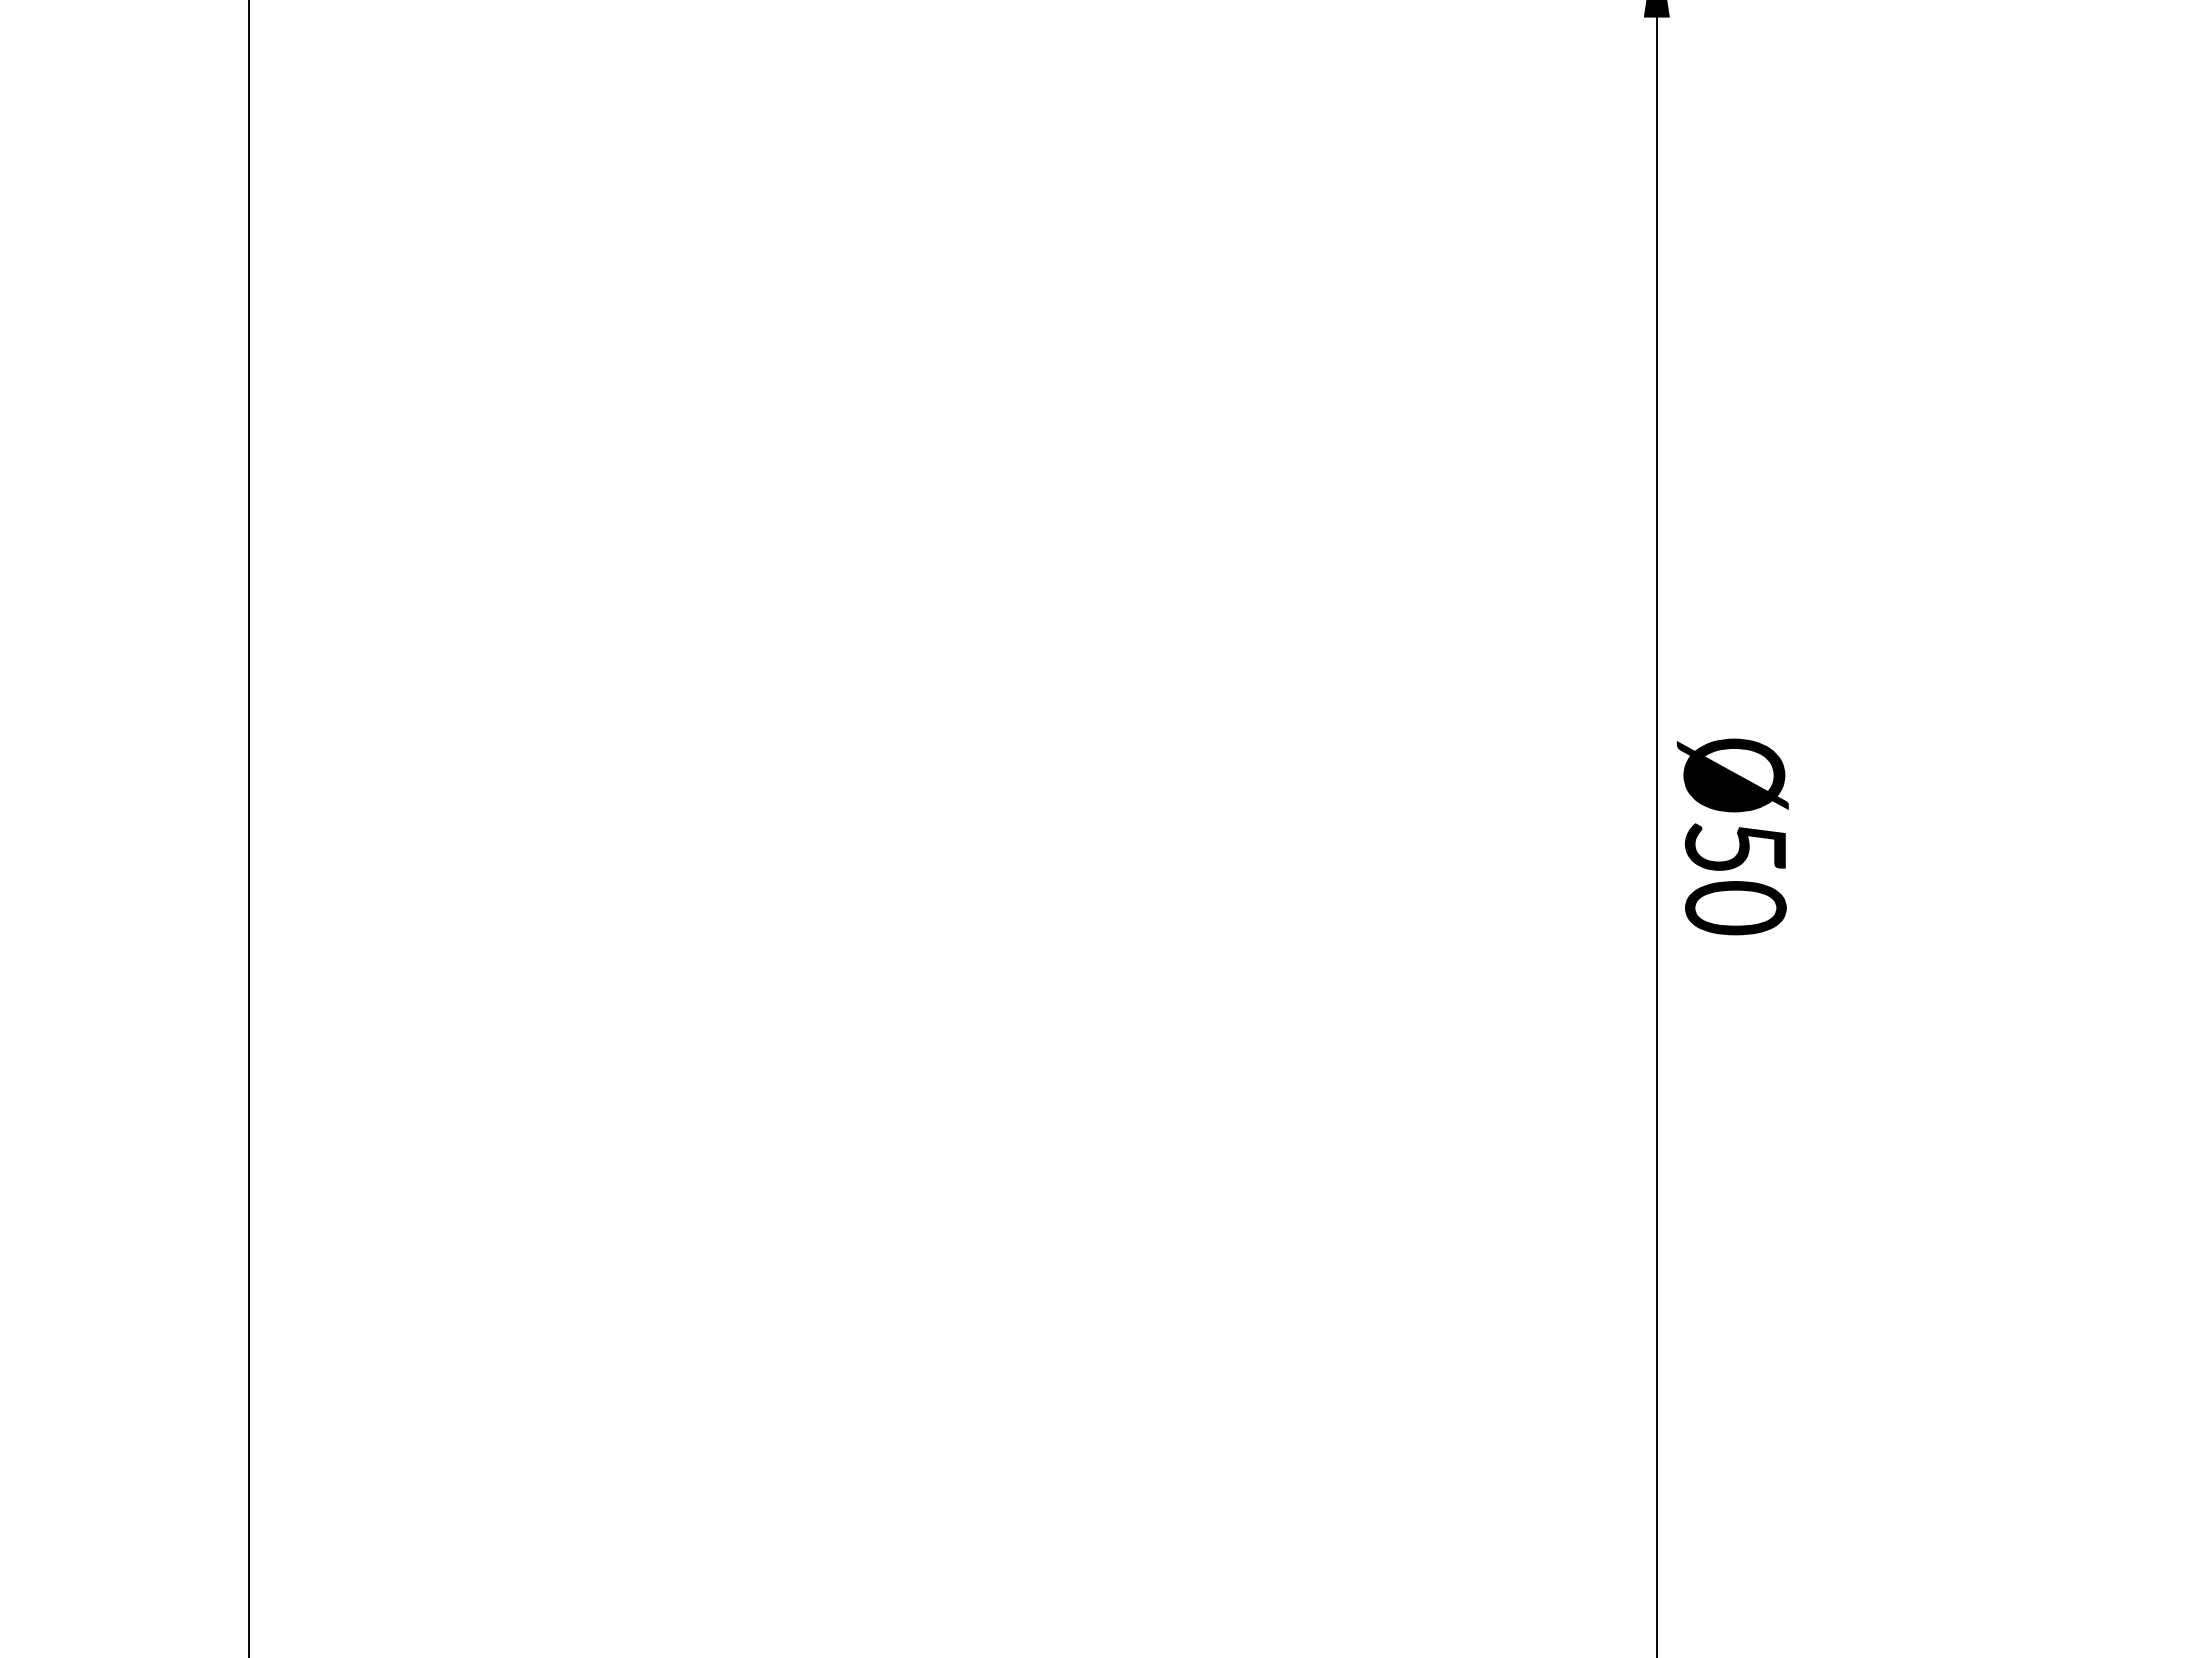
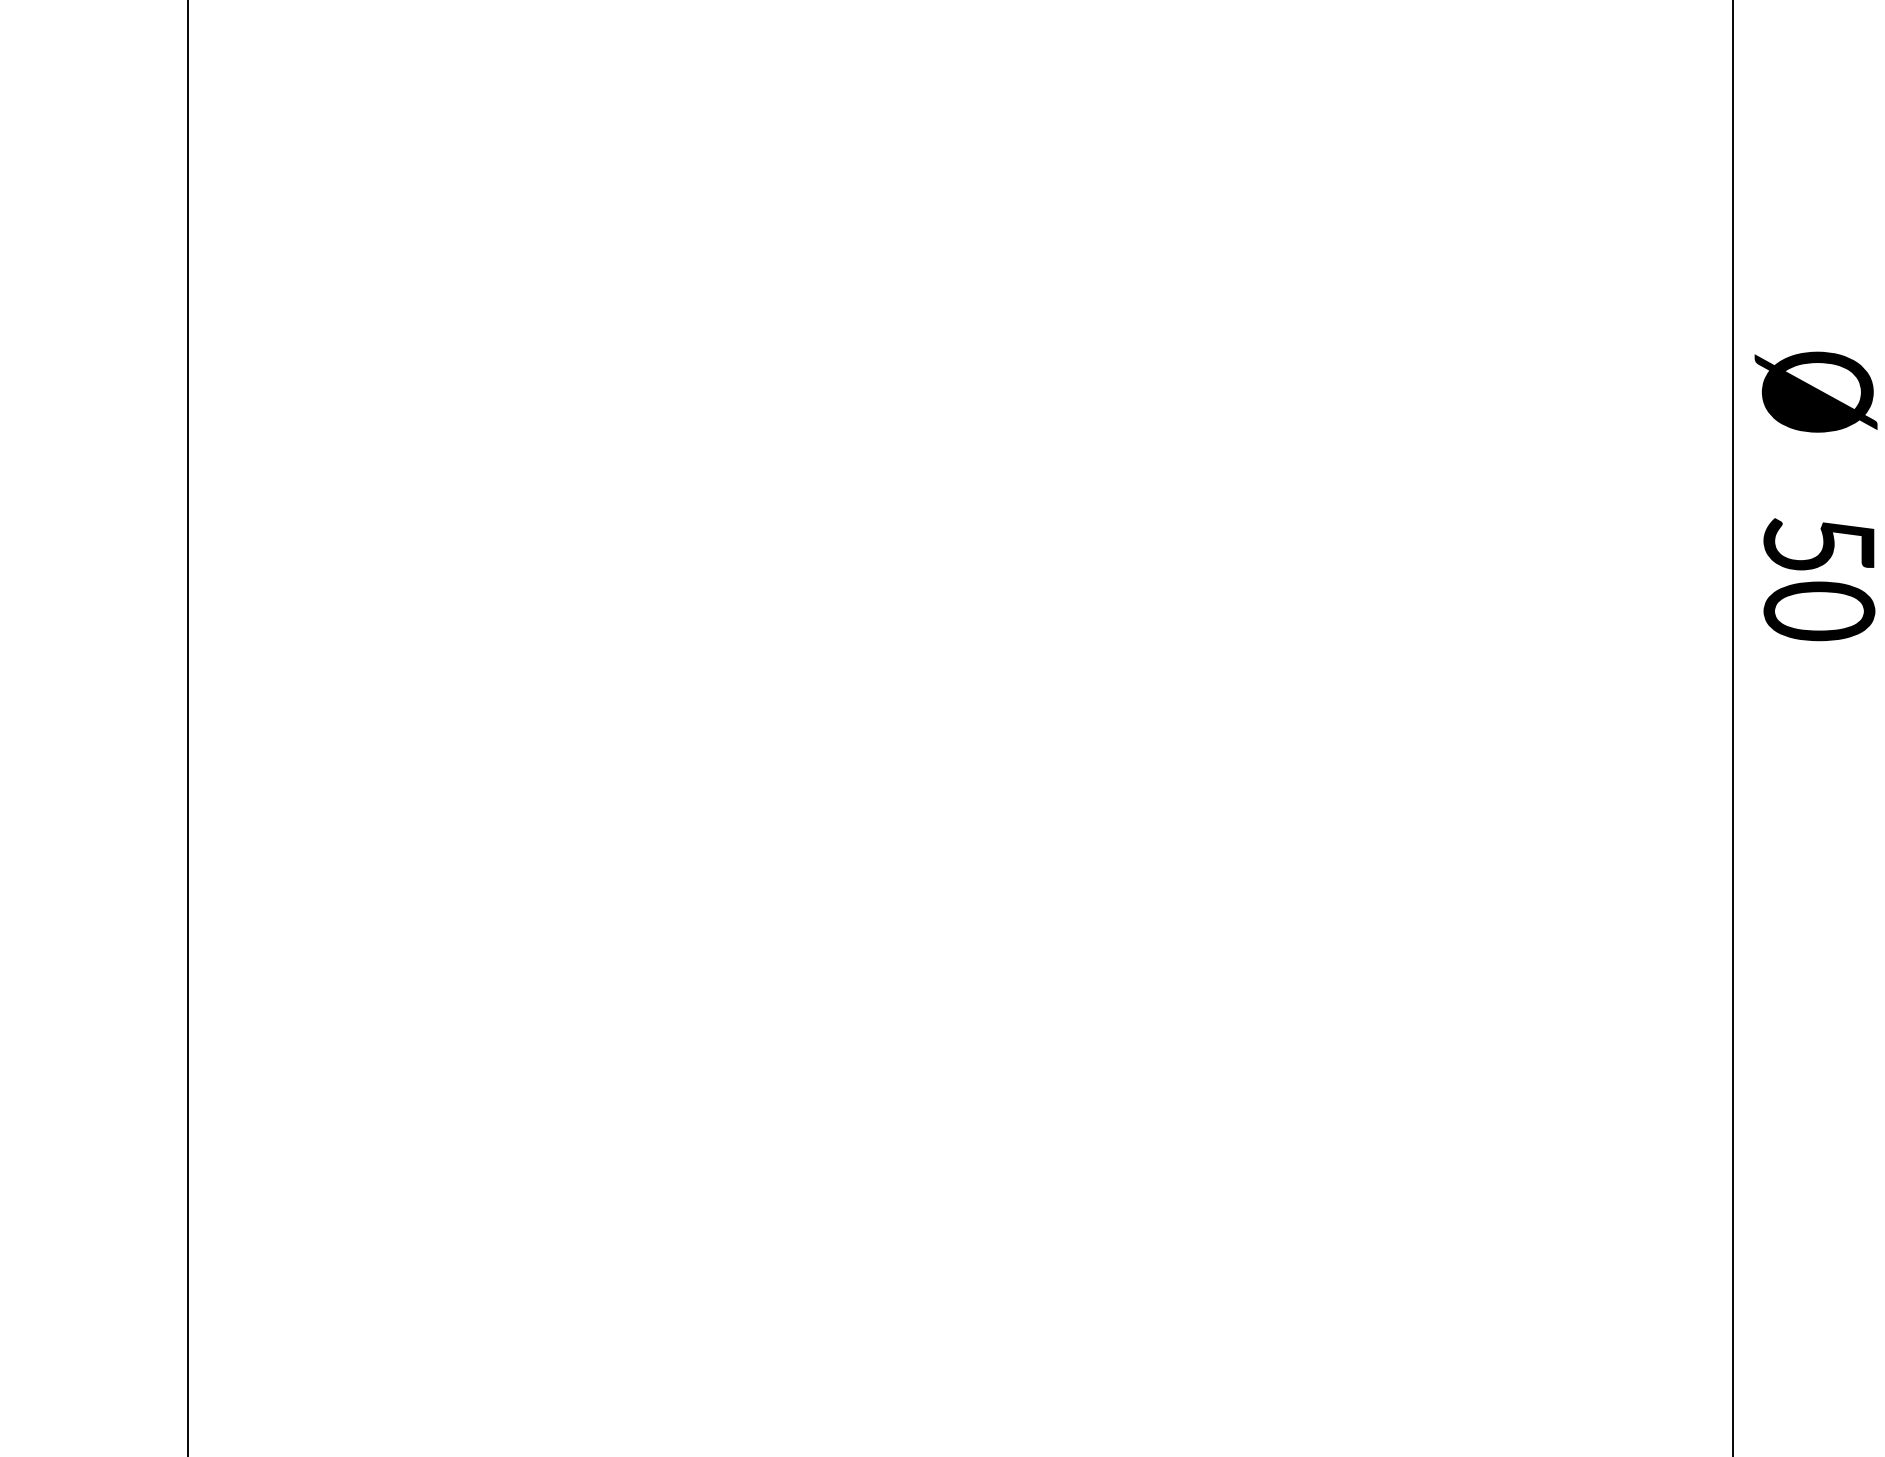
text: (1735, 879) -> (1819, 579), moved

